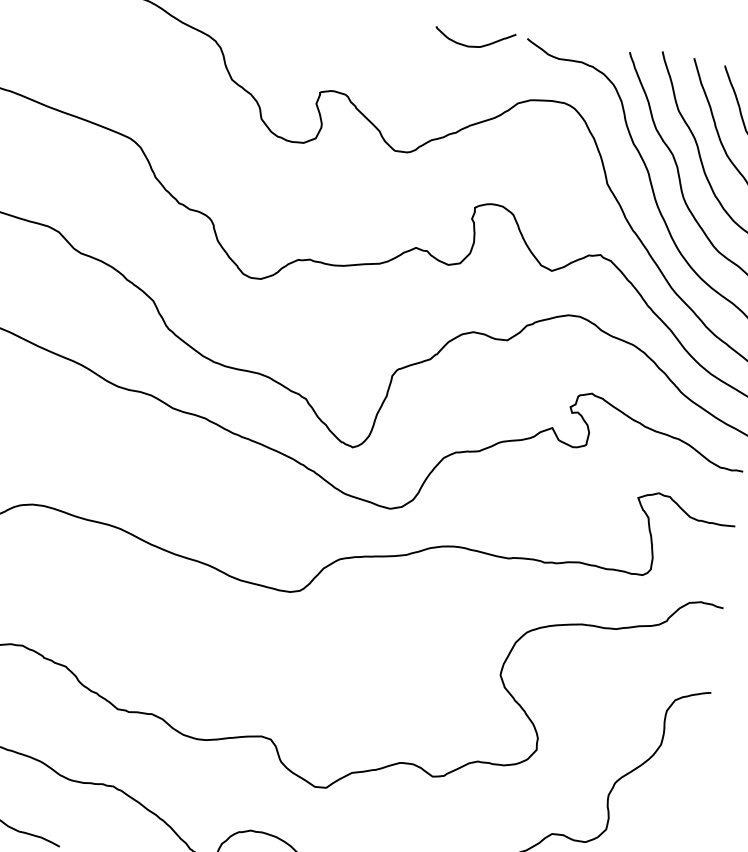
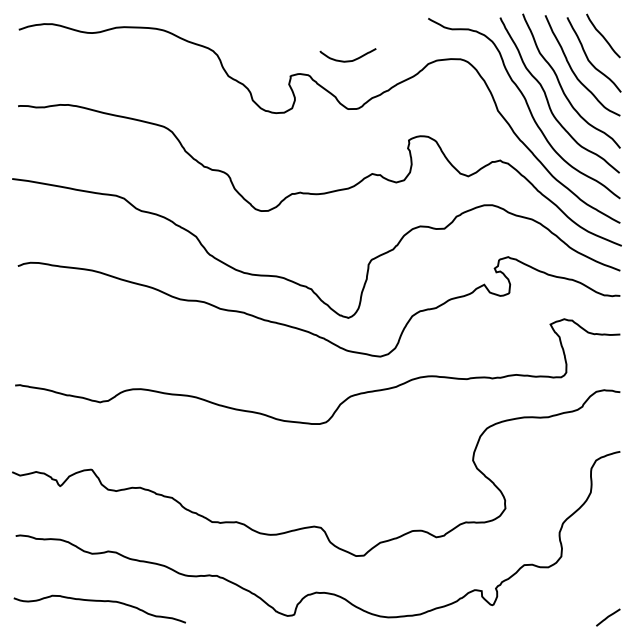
curve: (473, 45) -> (347, 60), moved

